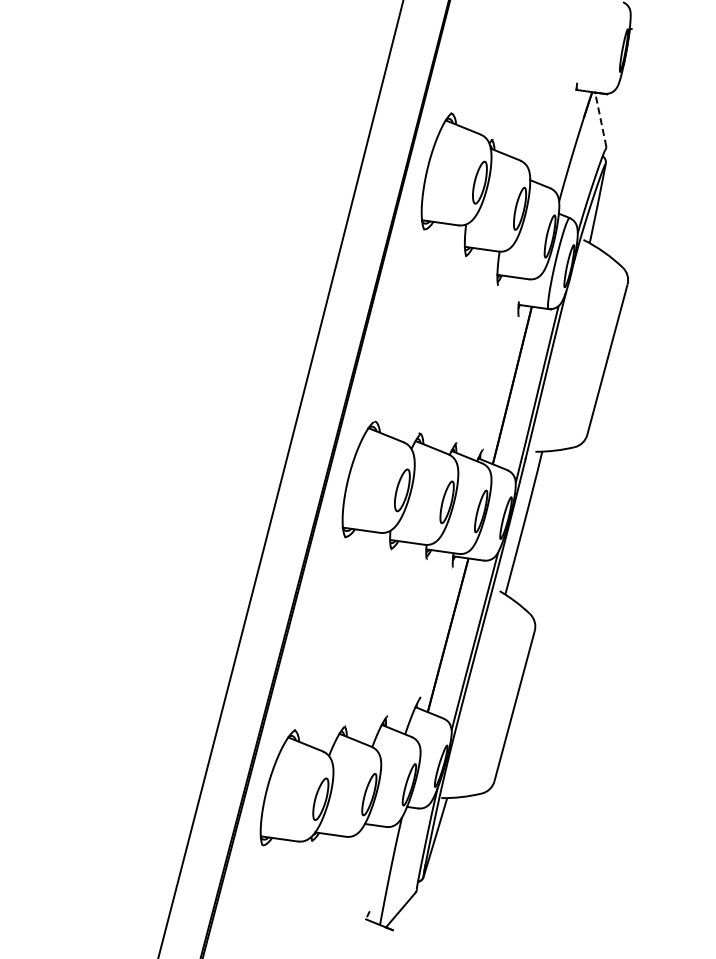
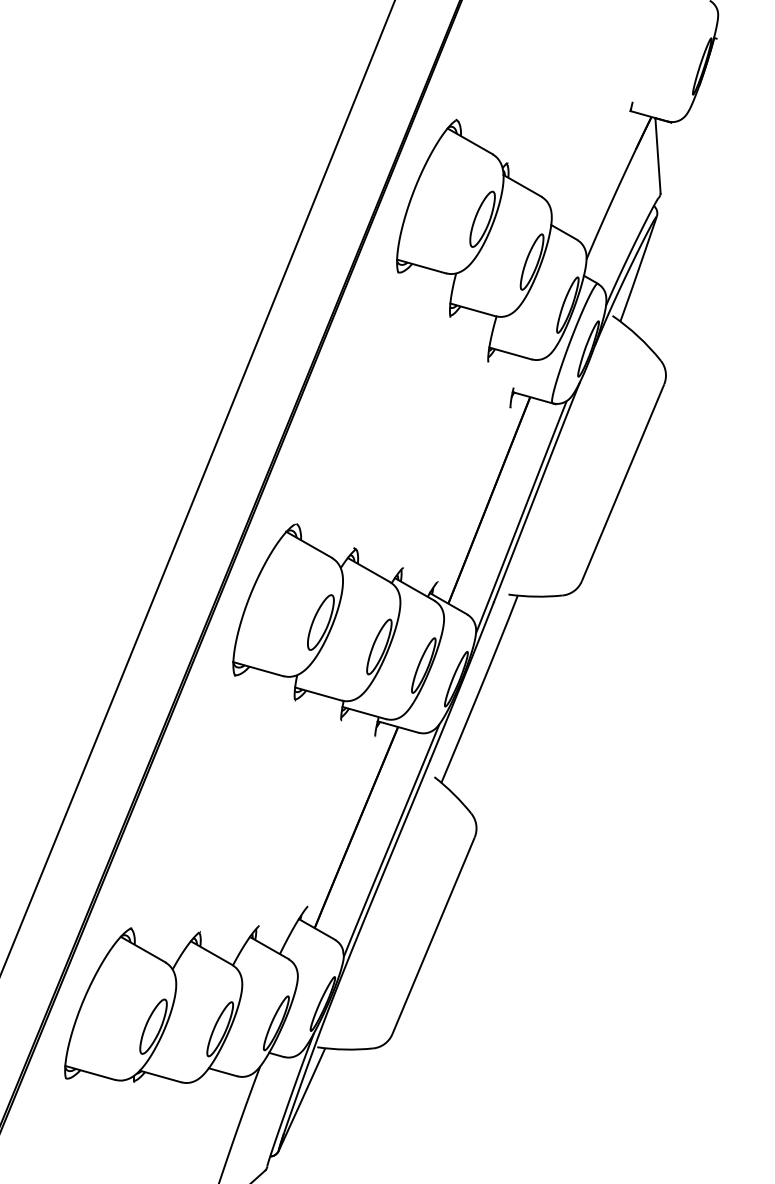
line: (600, 119) -> (657, 155), dashed -> solid

